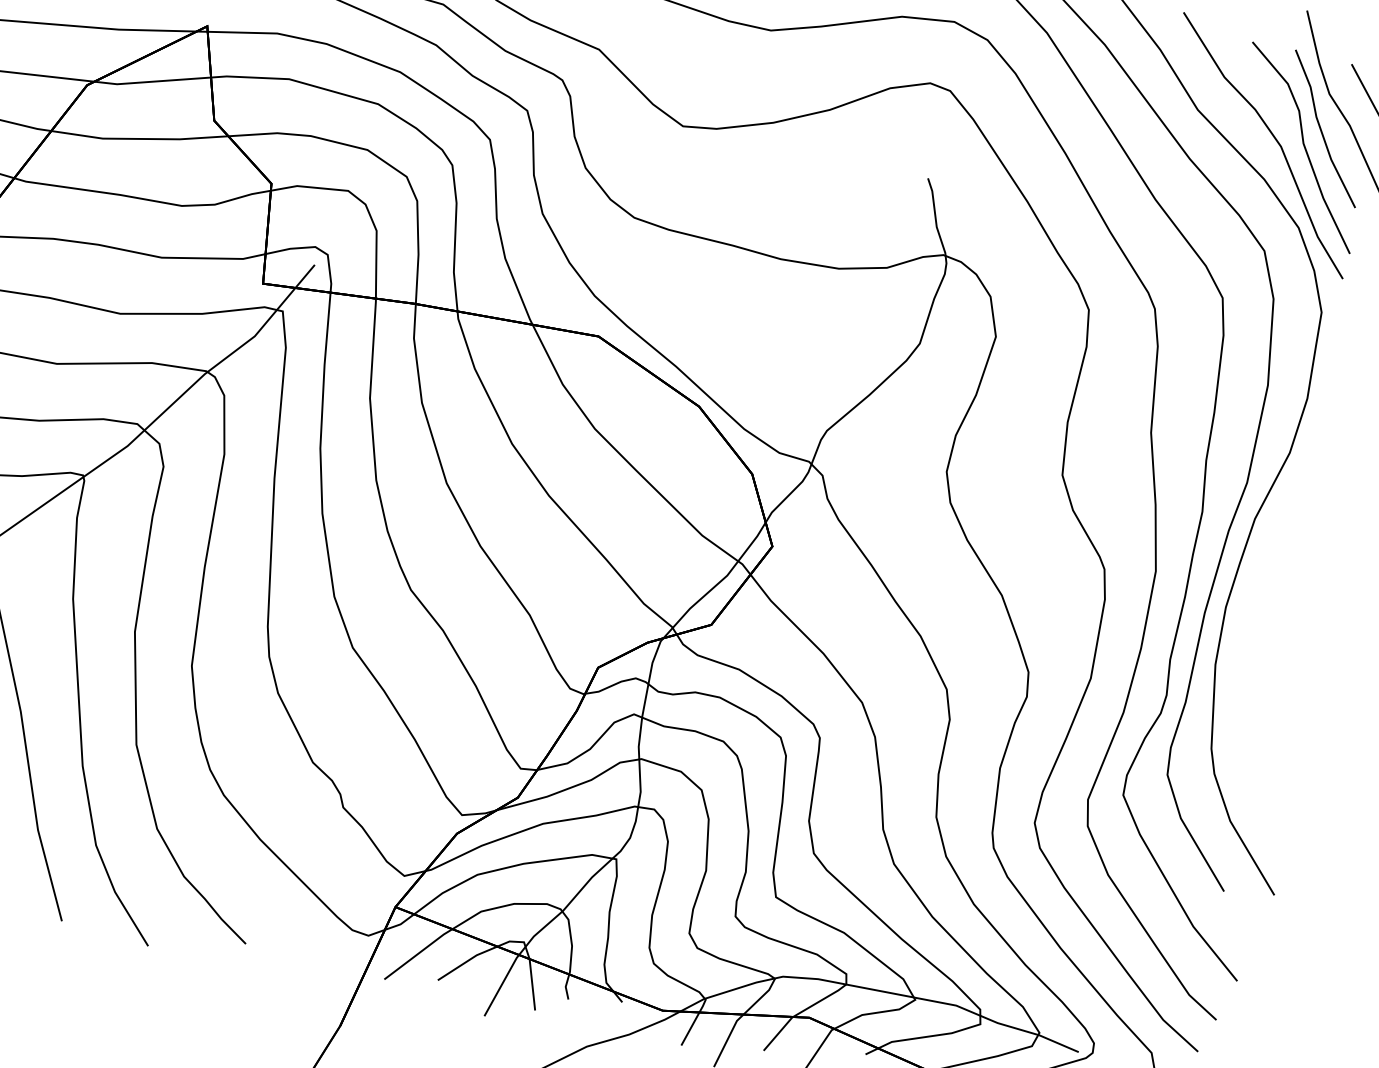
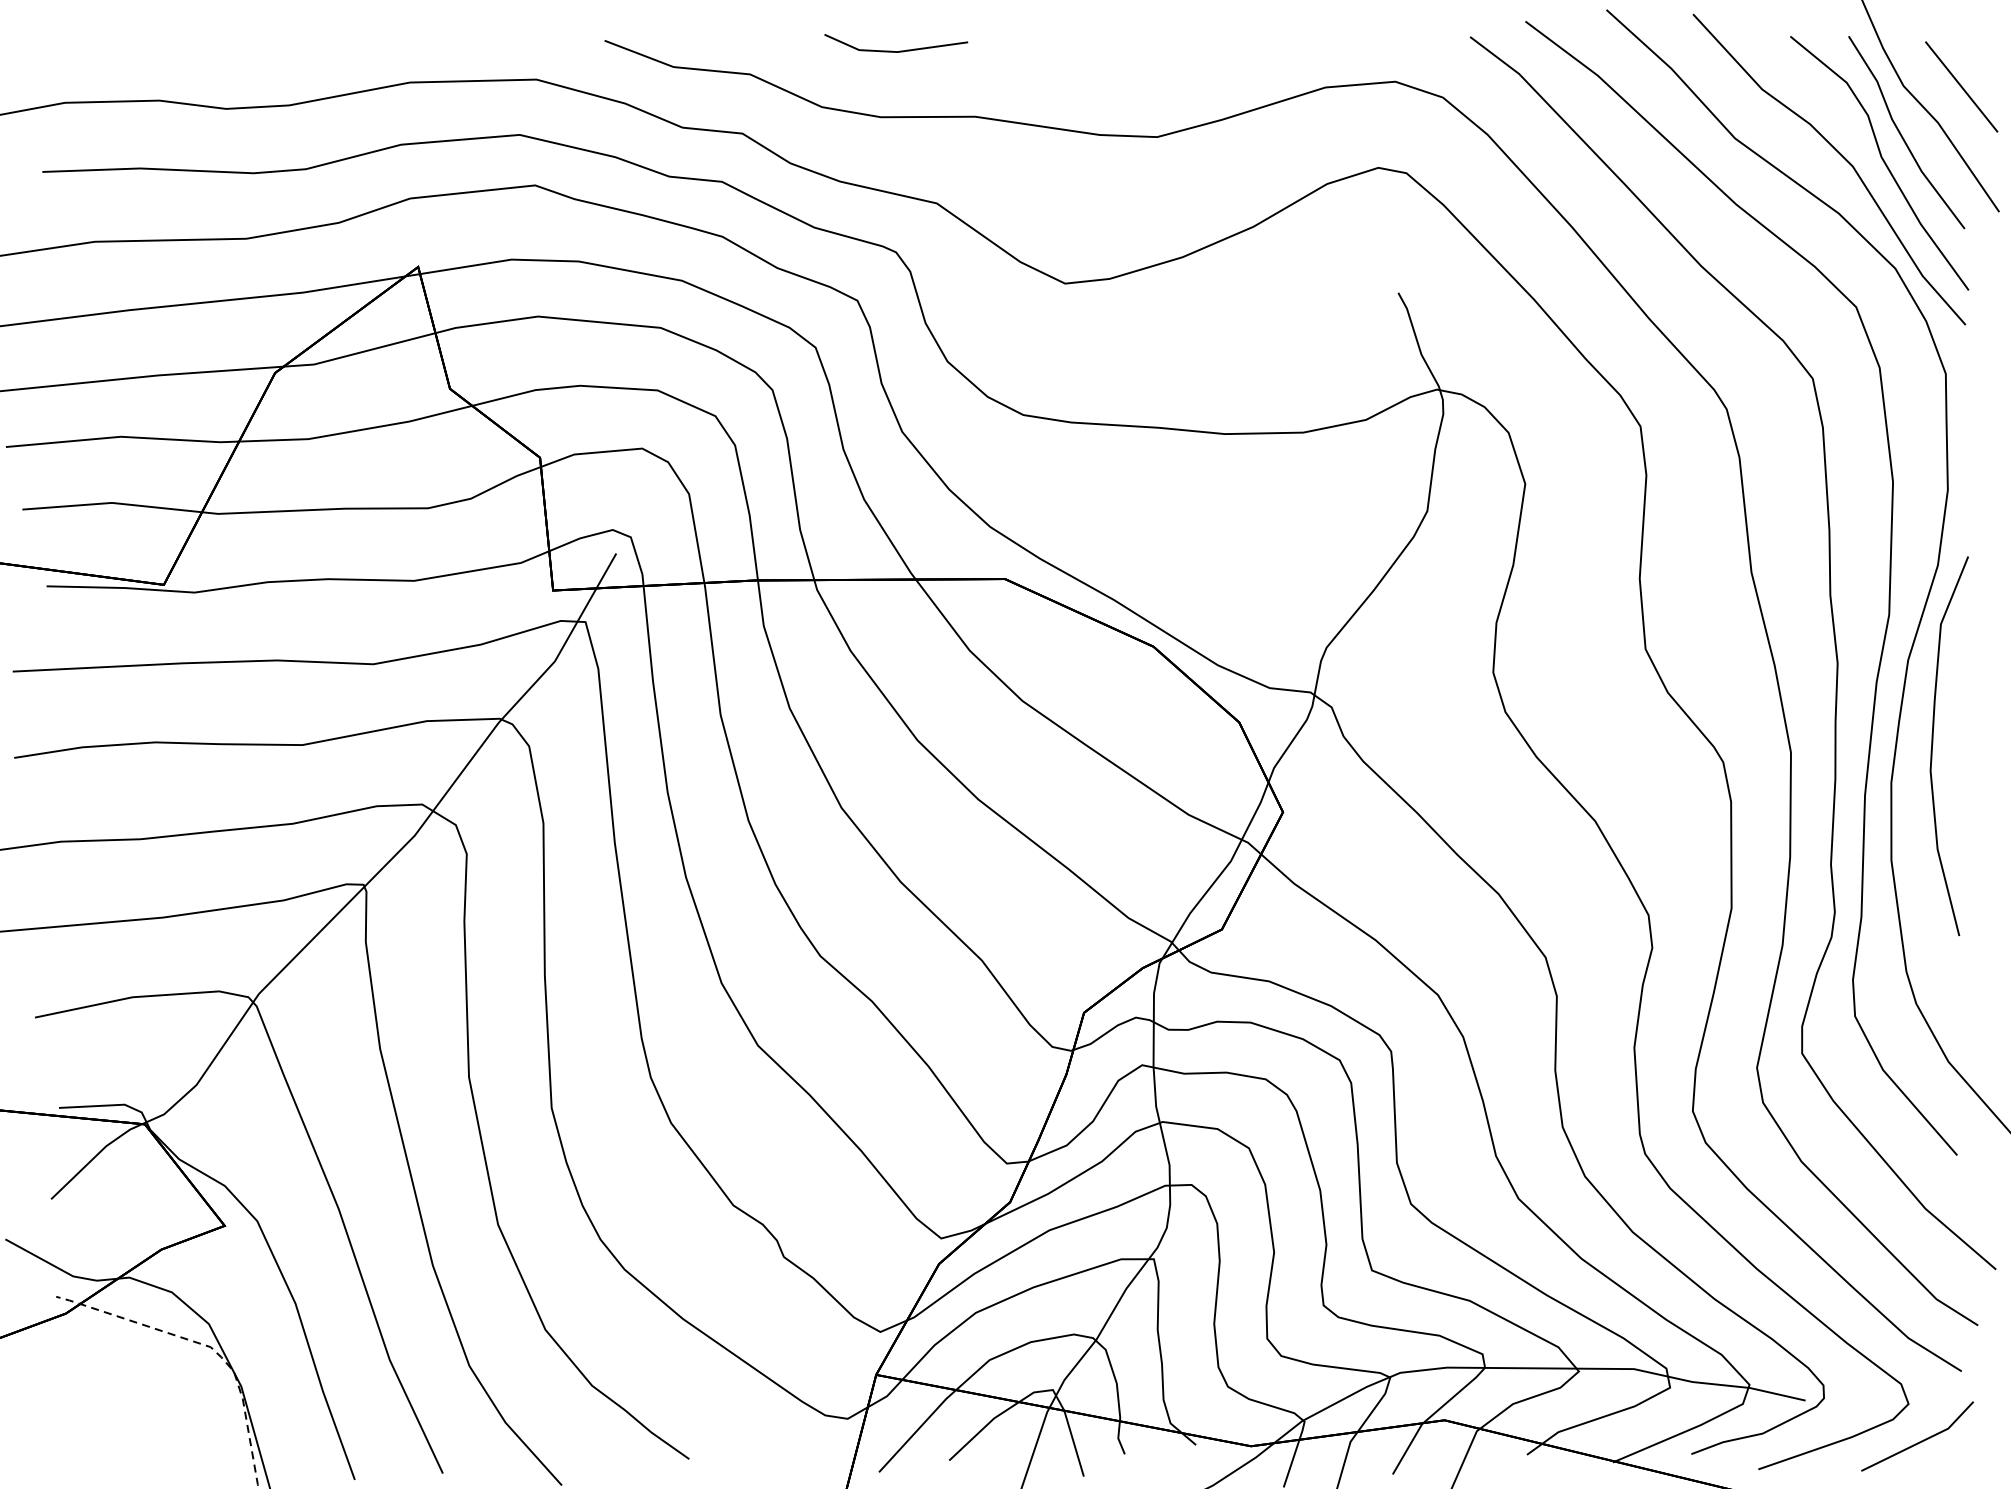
curve: (1262, 584) -> (1933, 744), added

